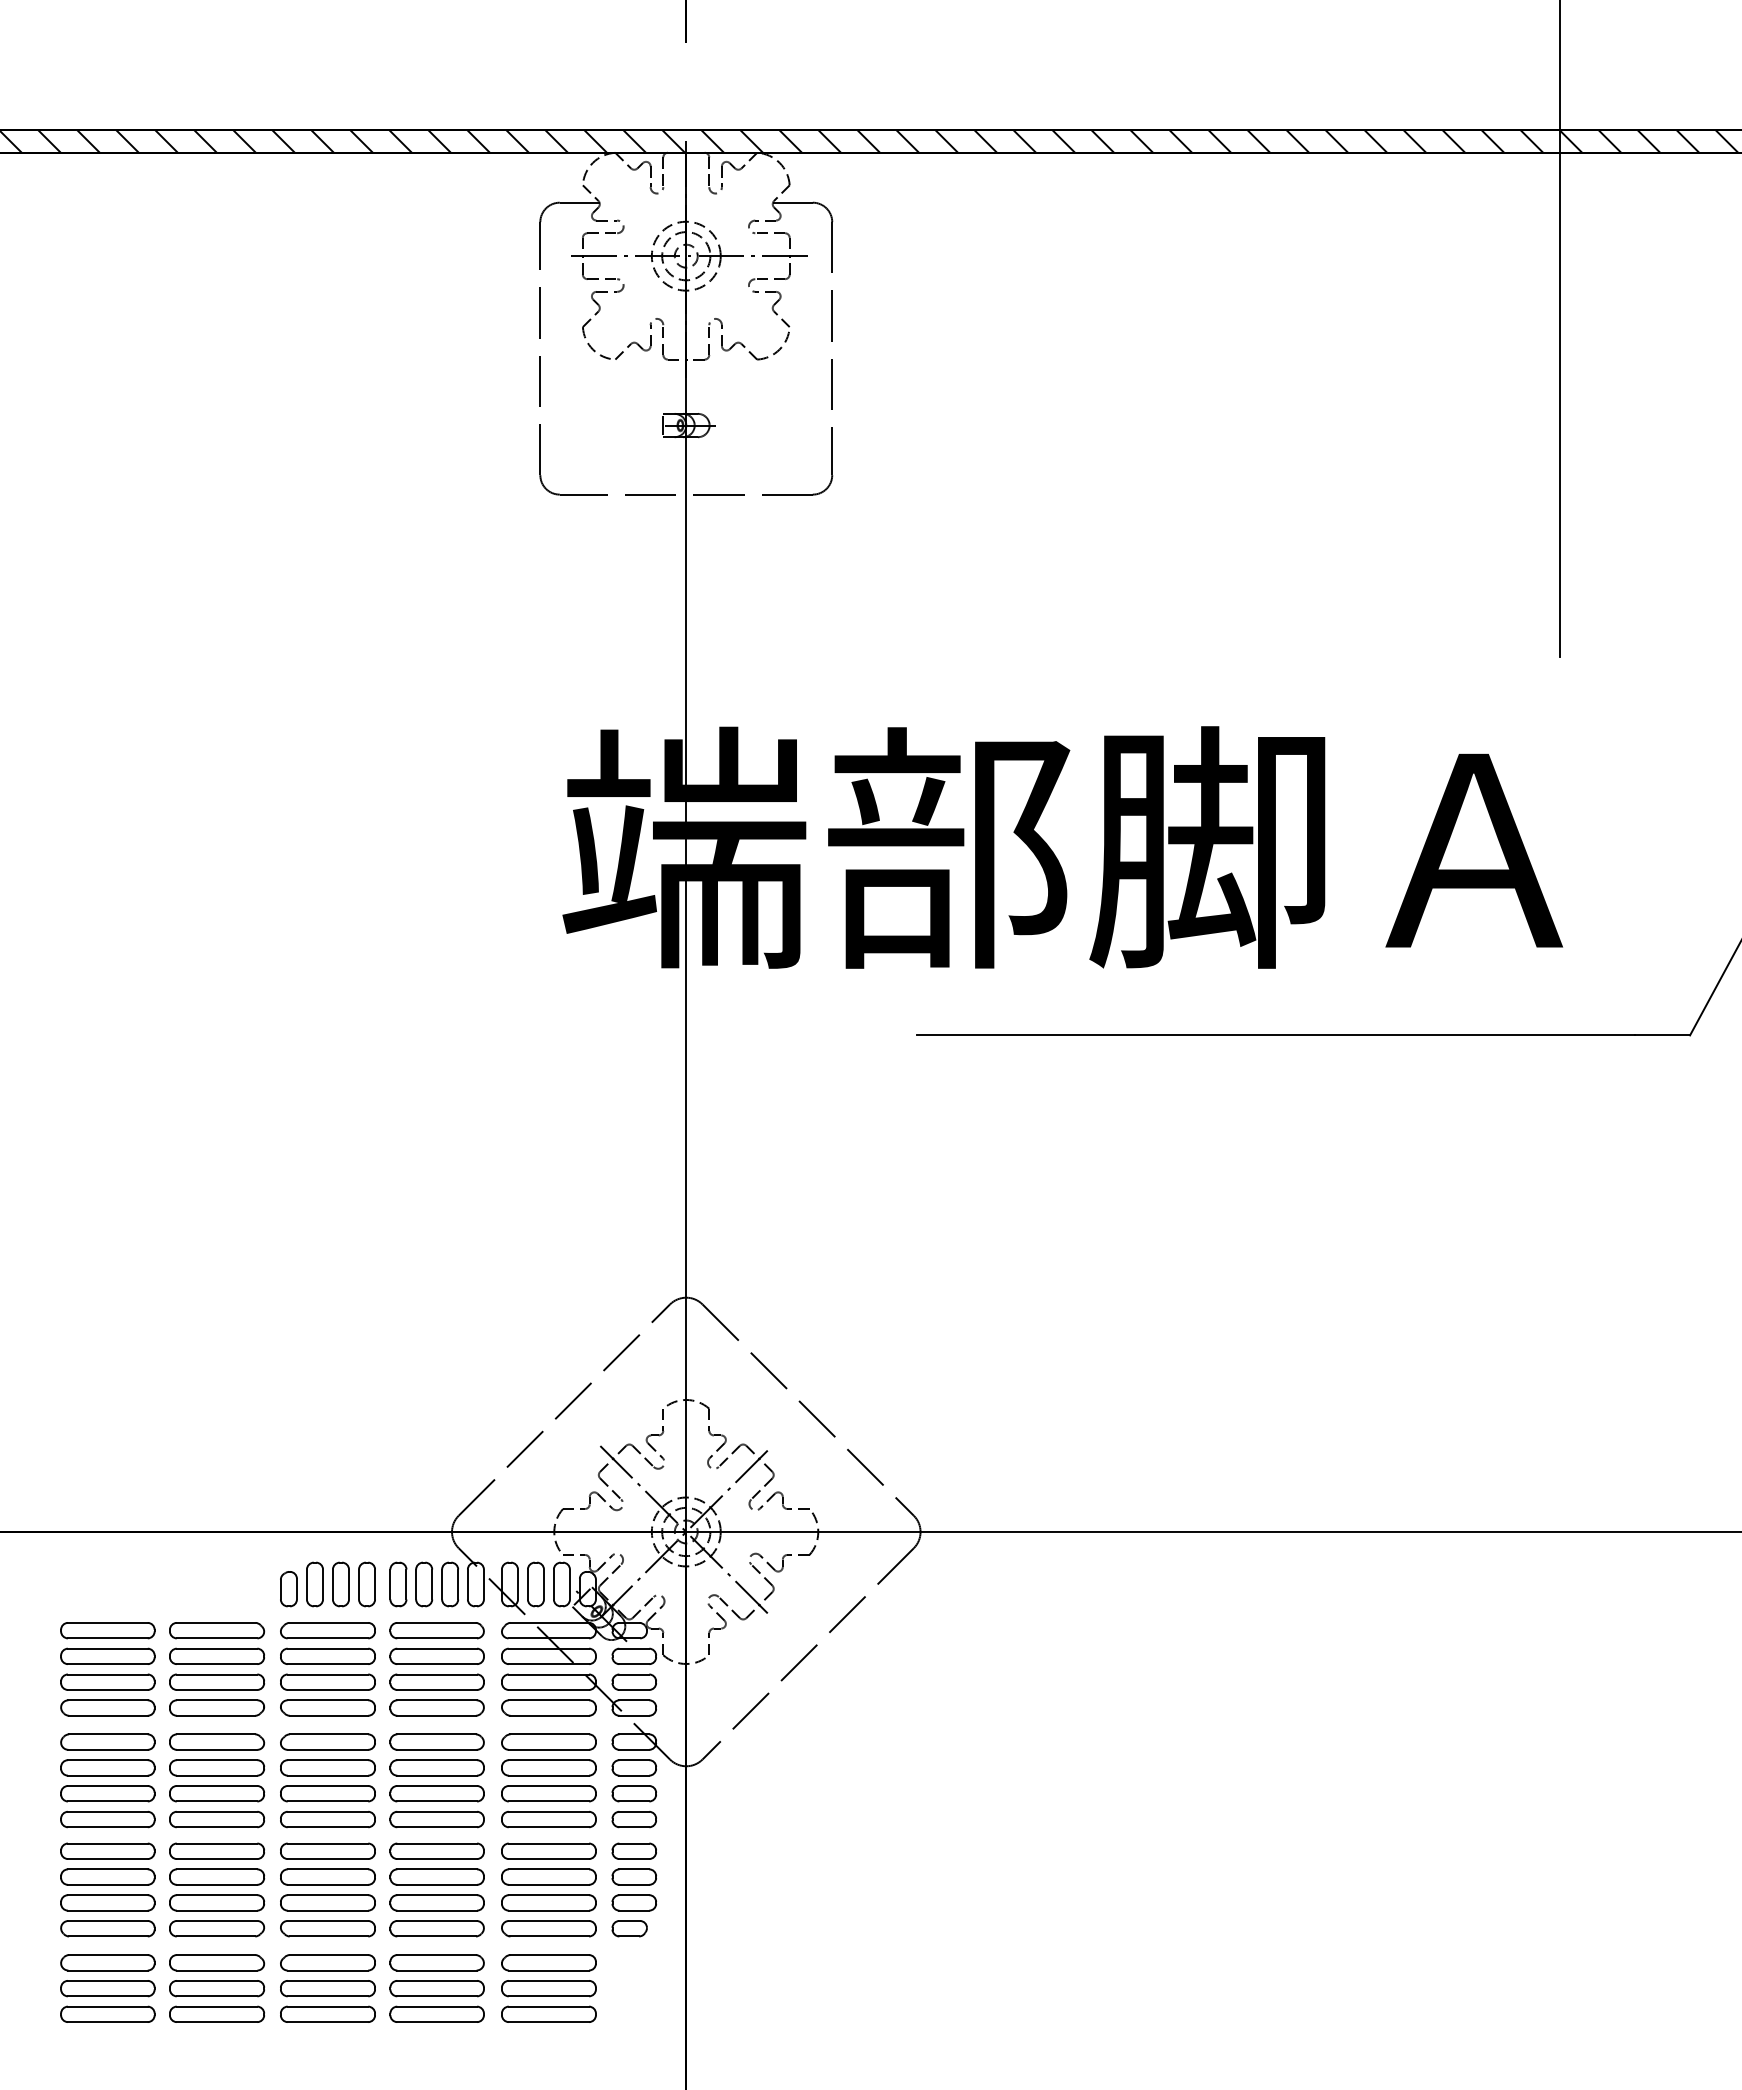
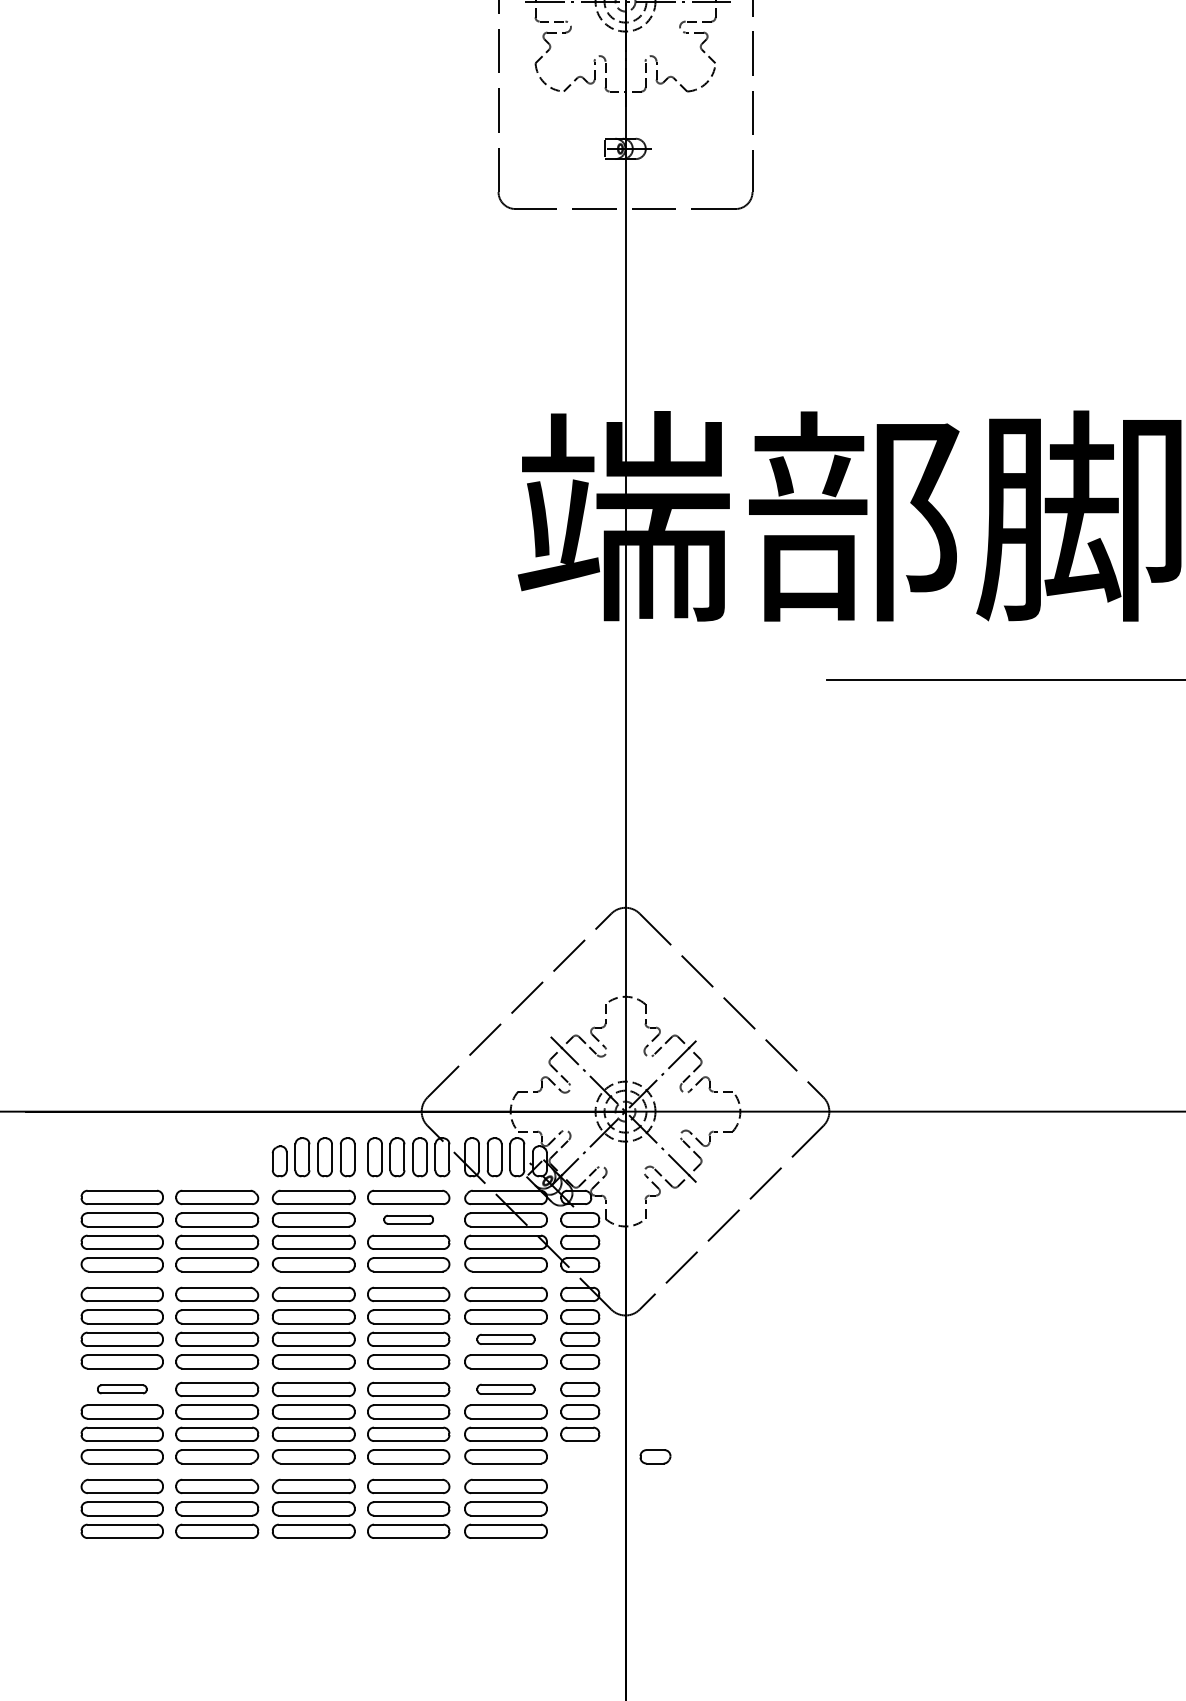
part: (436, 1655) -> (408, 1219), size x0.6
part: (548, 1793) -> (505, 1339), size x0.7
part: (107, 1850) -> (121, 1388), size x0.6
part: (548, 1850) -> (505, 1388), size x0.7
part: (629, 1928) -> (655, 1456), moved

